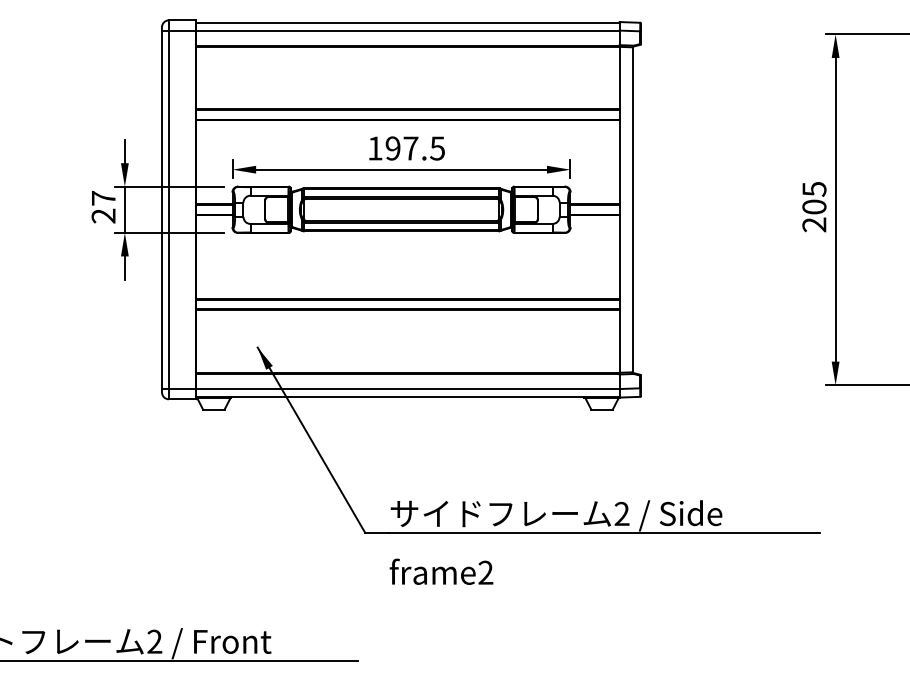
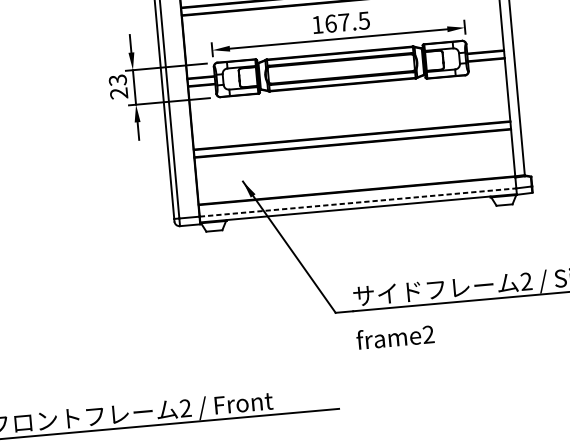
text: (392, 148) -> (330, 23), 197.5 -> 167.5
text: (103, 197) -> (117, 79), 27 -> 23
line: (407, 389) -> (357, 202), solid -> dashed

